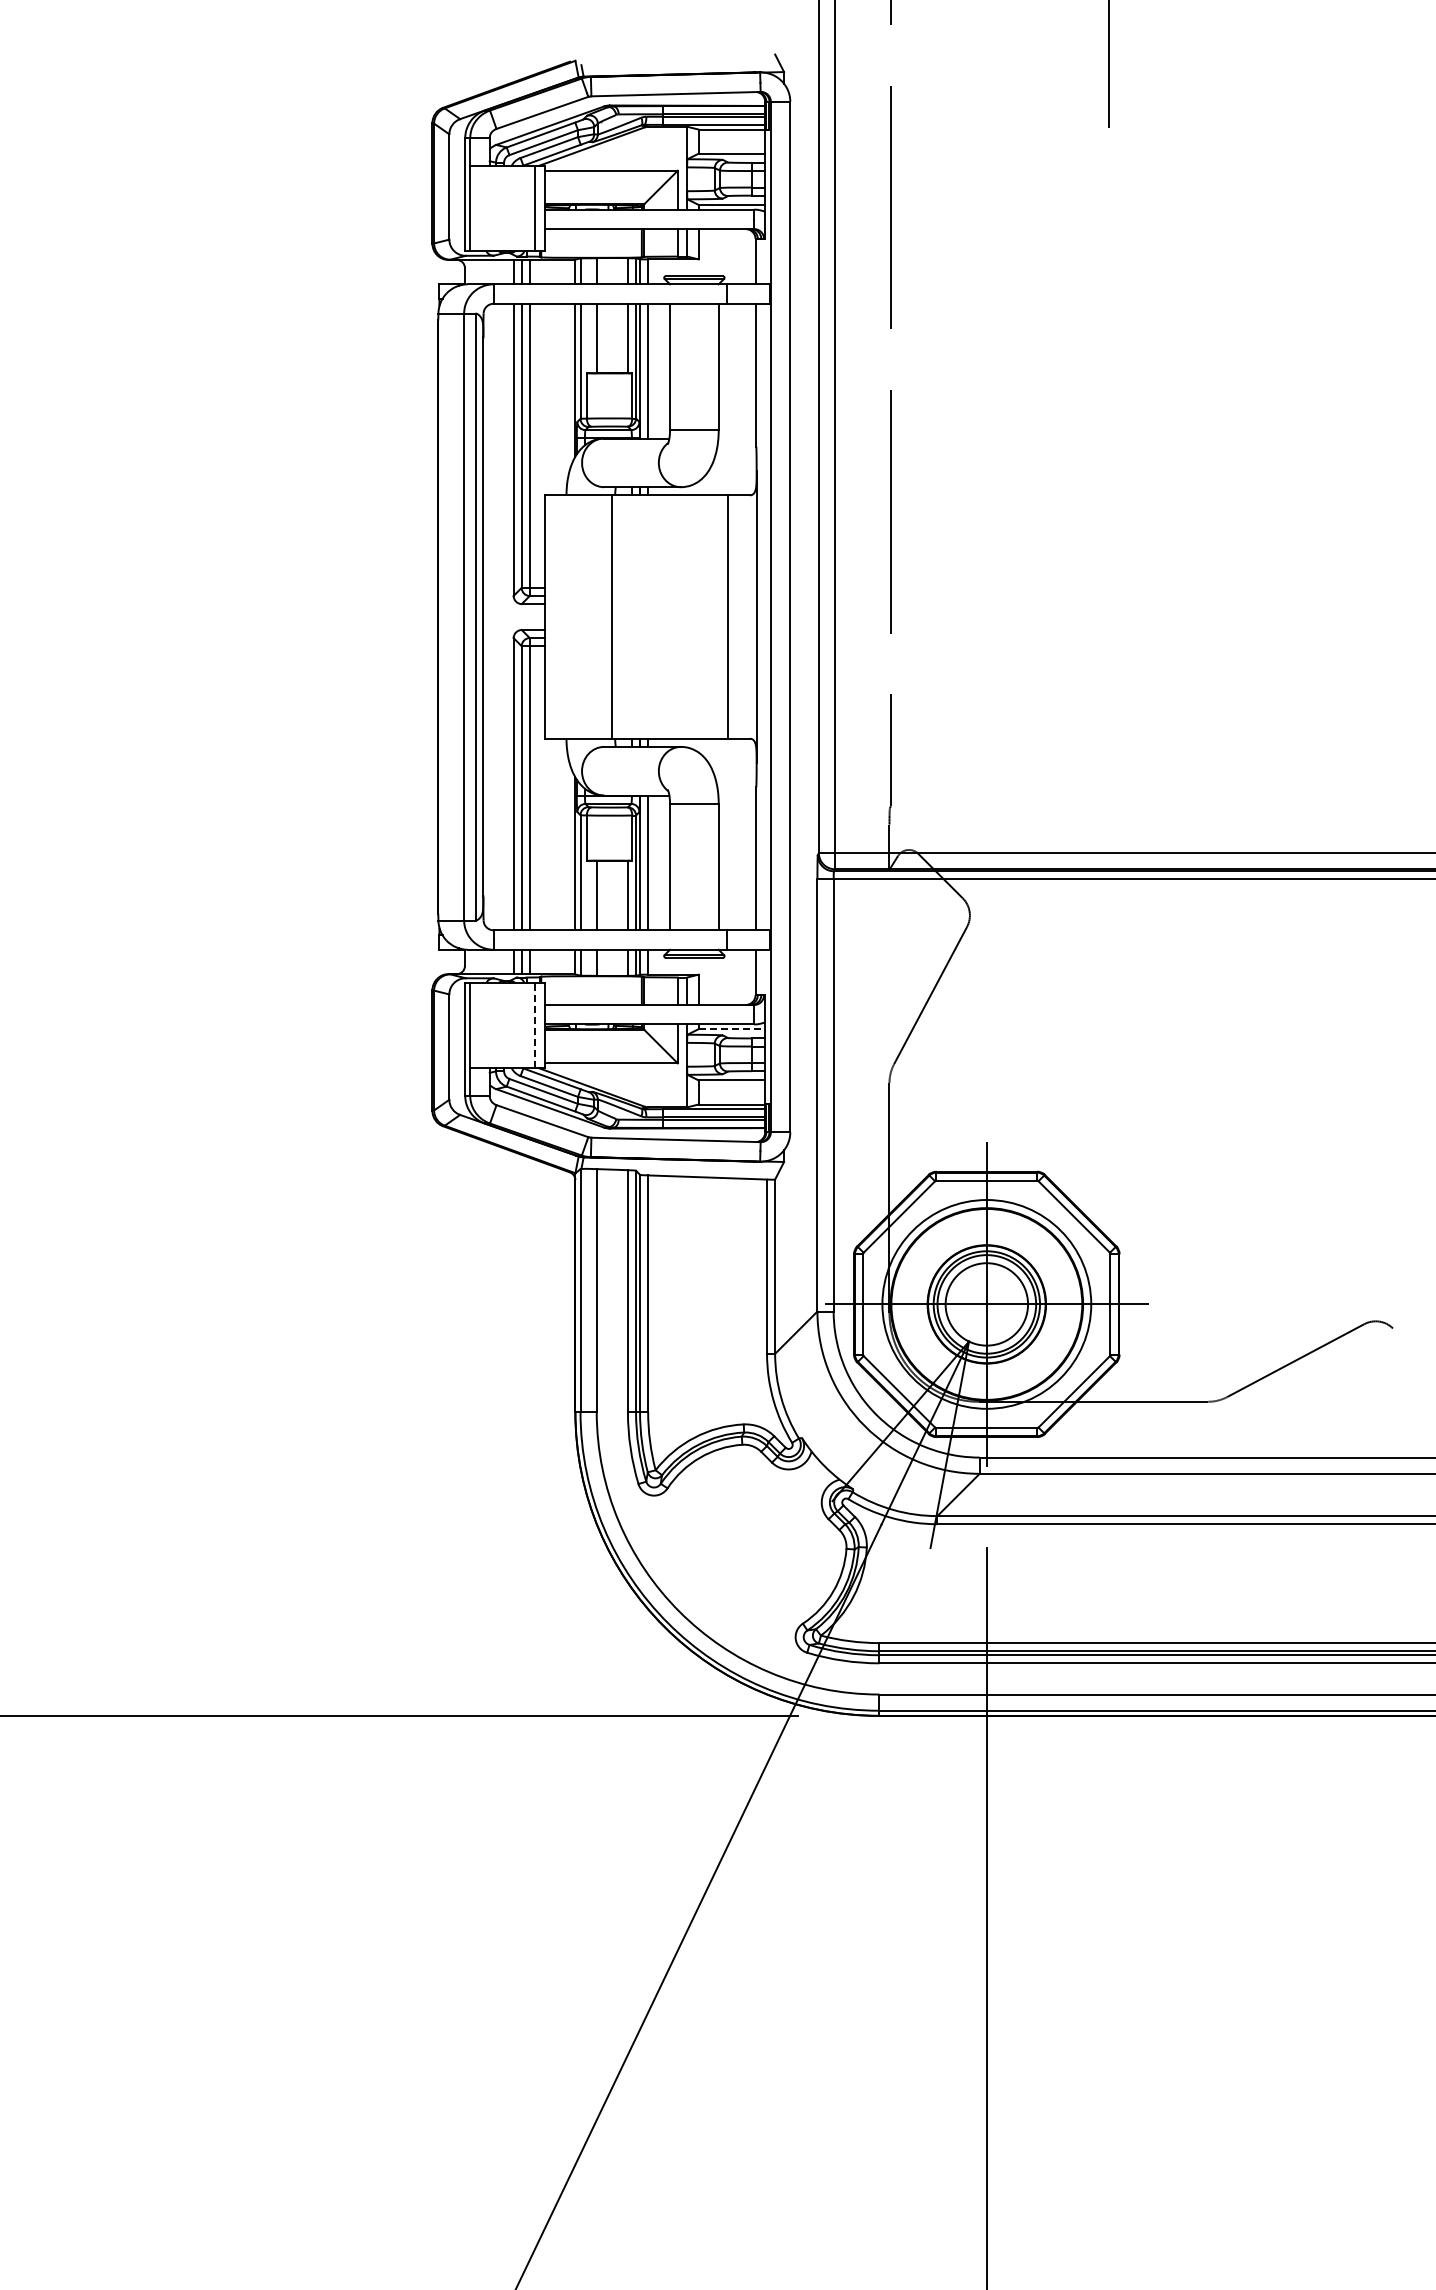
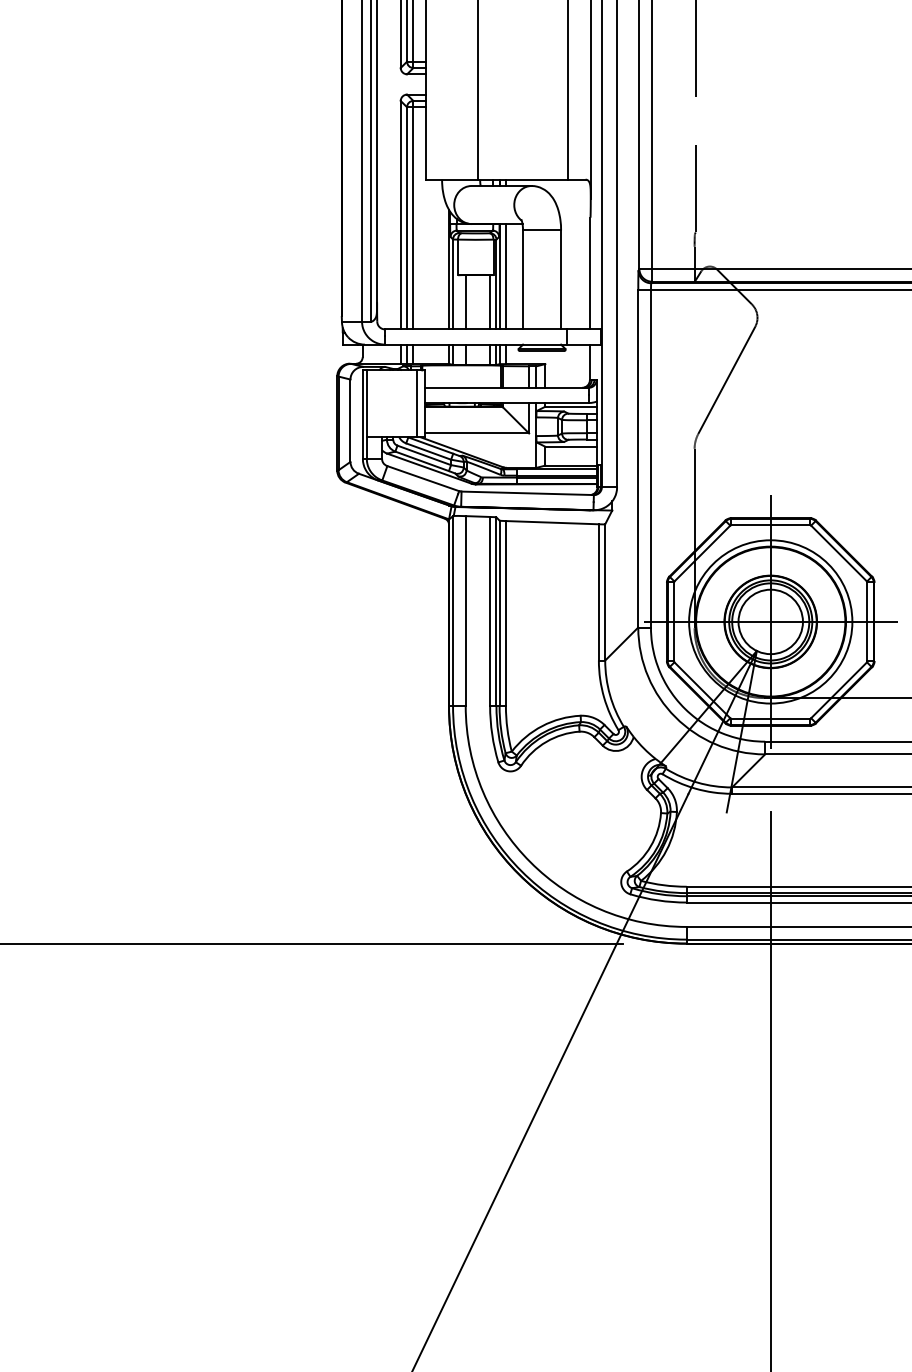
line: (534, 1025) -> (417, 403), dashed -> solid
line: (732, 1029) -> (571, 406), dashed -> solid

